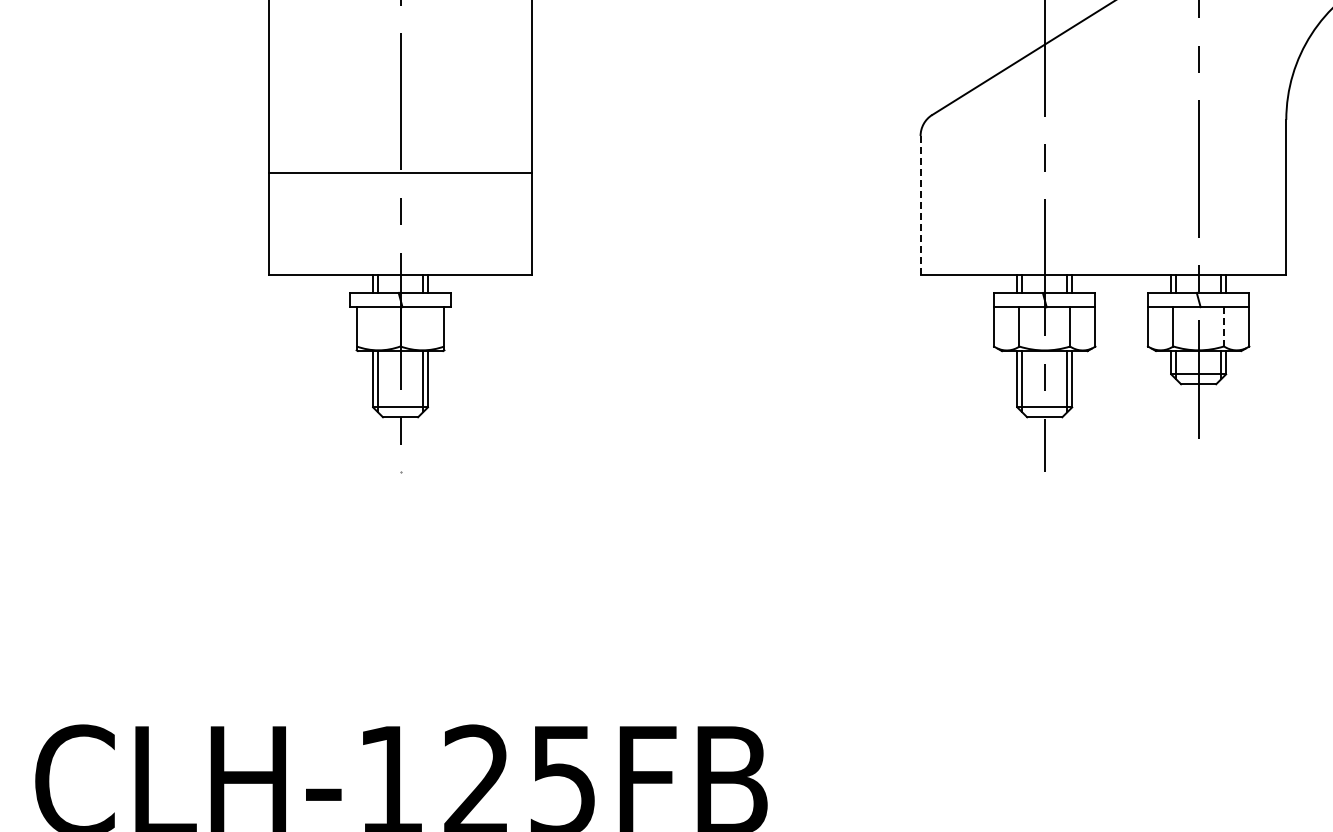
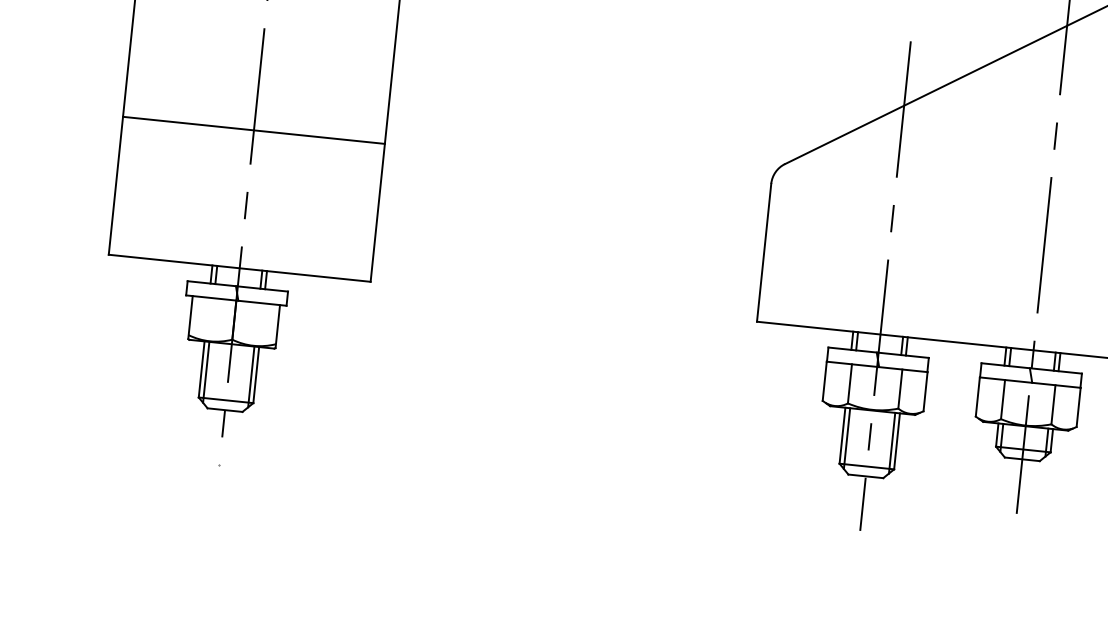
line: (400, 173) -> (253, 130), moved
line: (920, 204) -> (764, 251), dashed -> solid
line: (1224, 326) -> (1053, 404), dashed -> solid

